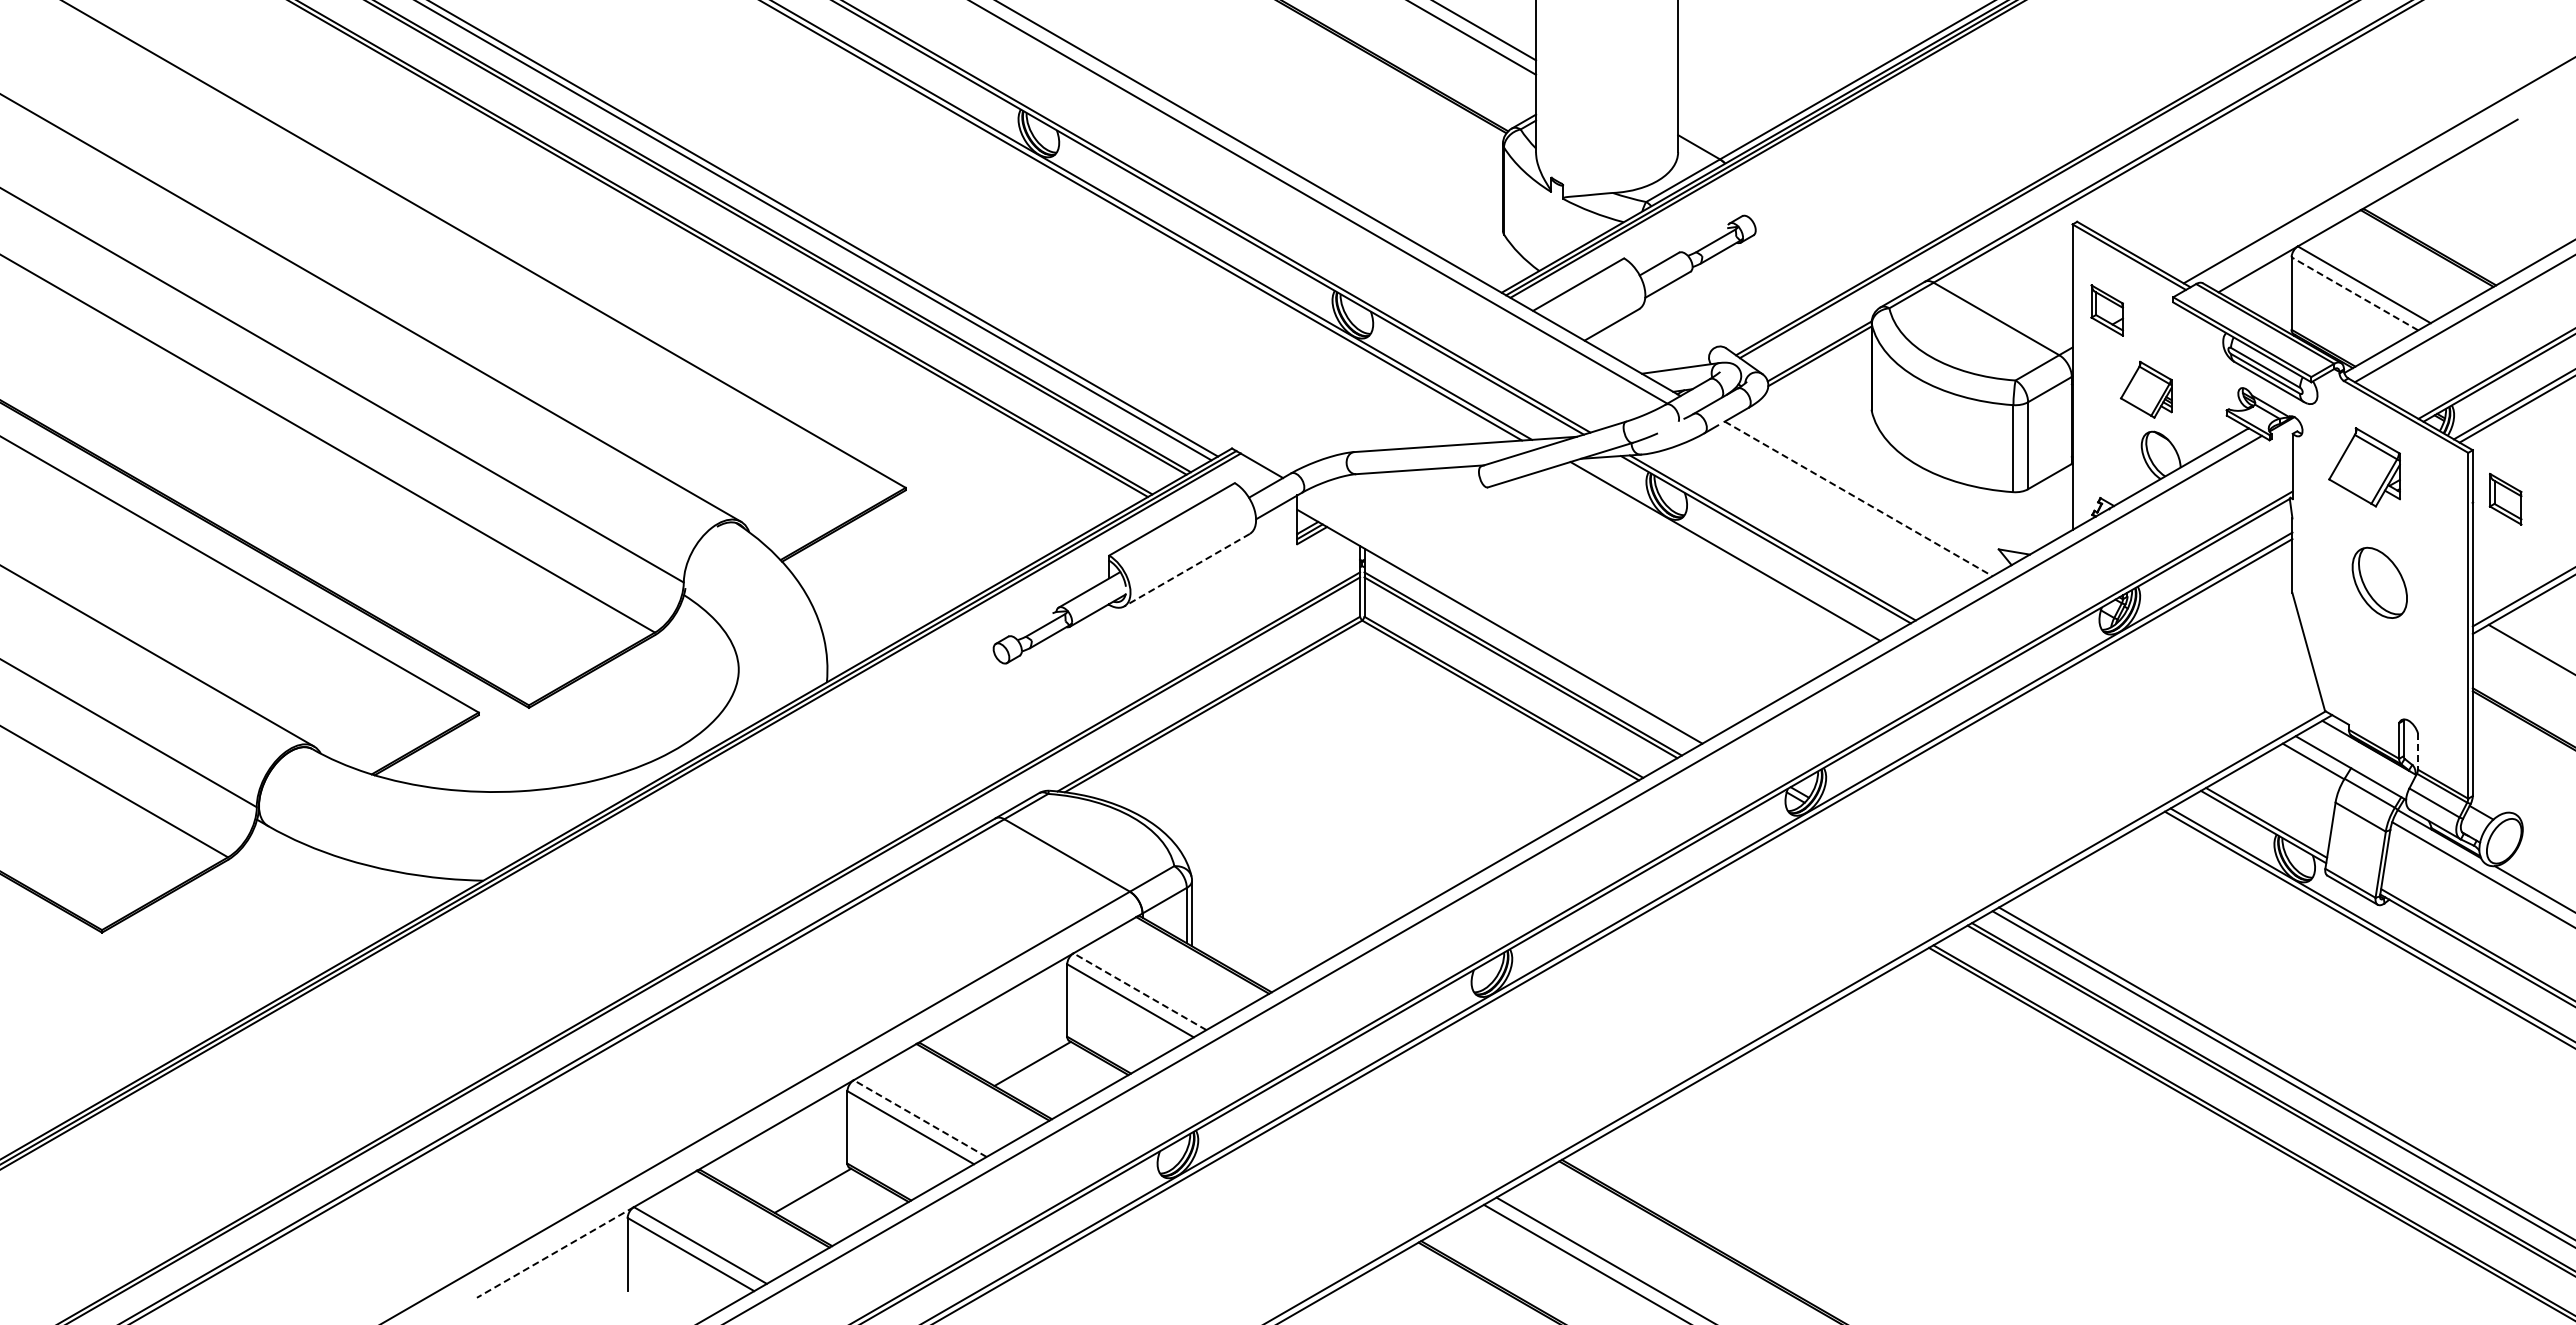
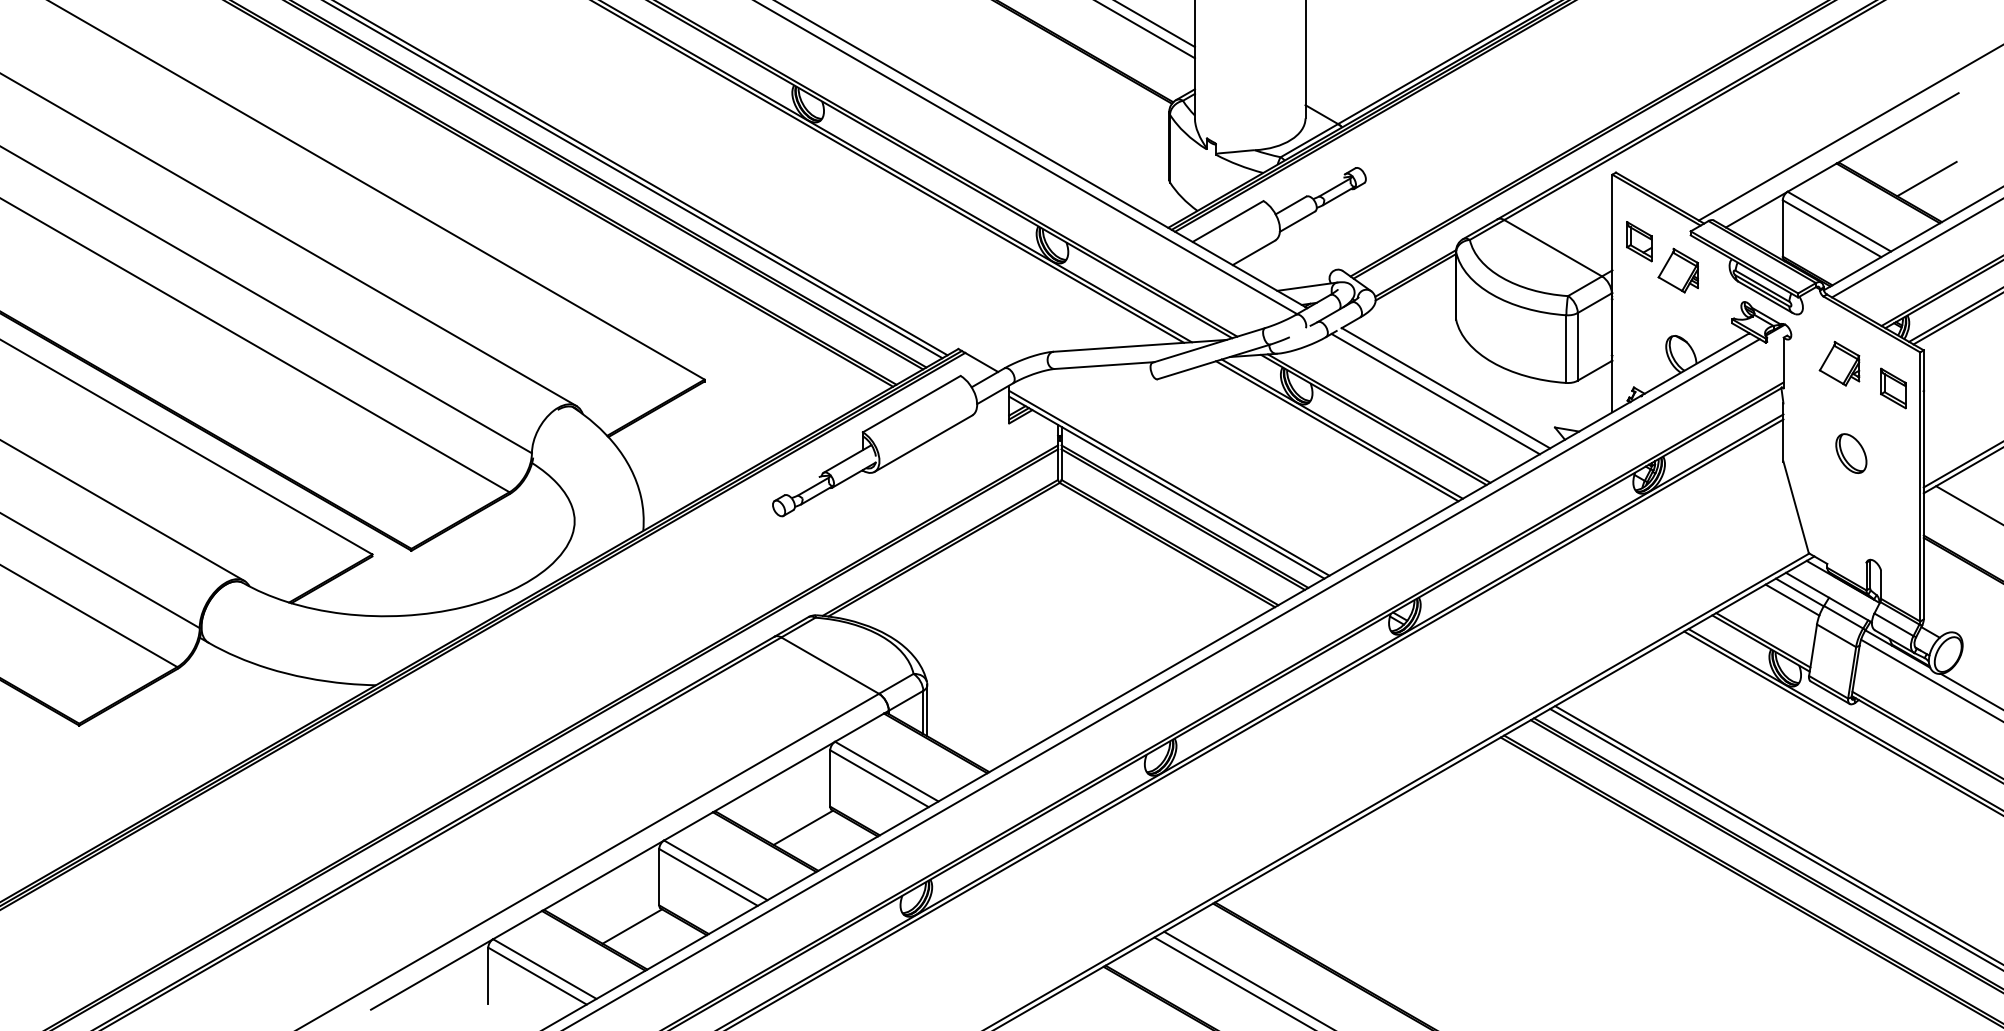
line: (2476, 230) -> (1926, 179), added
line: (2354, 293) -> (1831, 228), dashed -> solid
part: (2146, 389) -> (1678, 270), moved
part: (2364, 467) -> (1839, 363), size x0.71
line: (1858, 498) -> (1445, 387), dashed -> solid
part: (2505, 498) -> (1893, 387), moved
line: (1845, 506) -> (1435, 394), added
line: (1718, 554) -> (1336, 431), added
line: (1186, 570) -> (923, 443), dashed -> solid
part: (2379, 582) -> (1851, 453), size x0.71
line: (1502, 620) -> (1168, 482), added
line: (2418, 752) -> (1881, 585), dashed -> solid
line: (2303, 771) -> (1792, 600), added
line: (1139, 991) -> (886, 771), dashed -> solid
line: (920, 1118) -> (716, 870), dashed -> solid
line: (555, 1252) -> (432, 974), dashed -> solid

